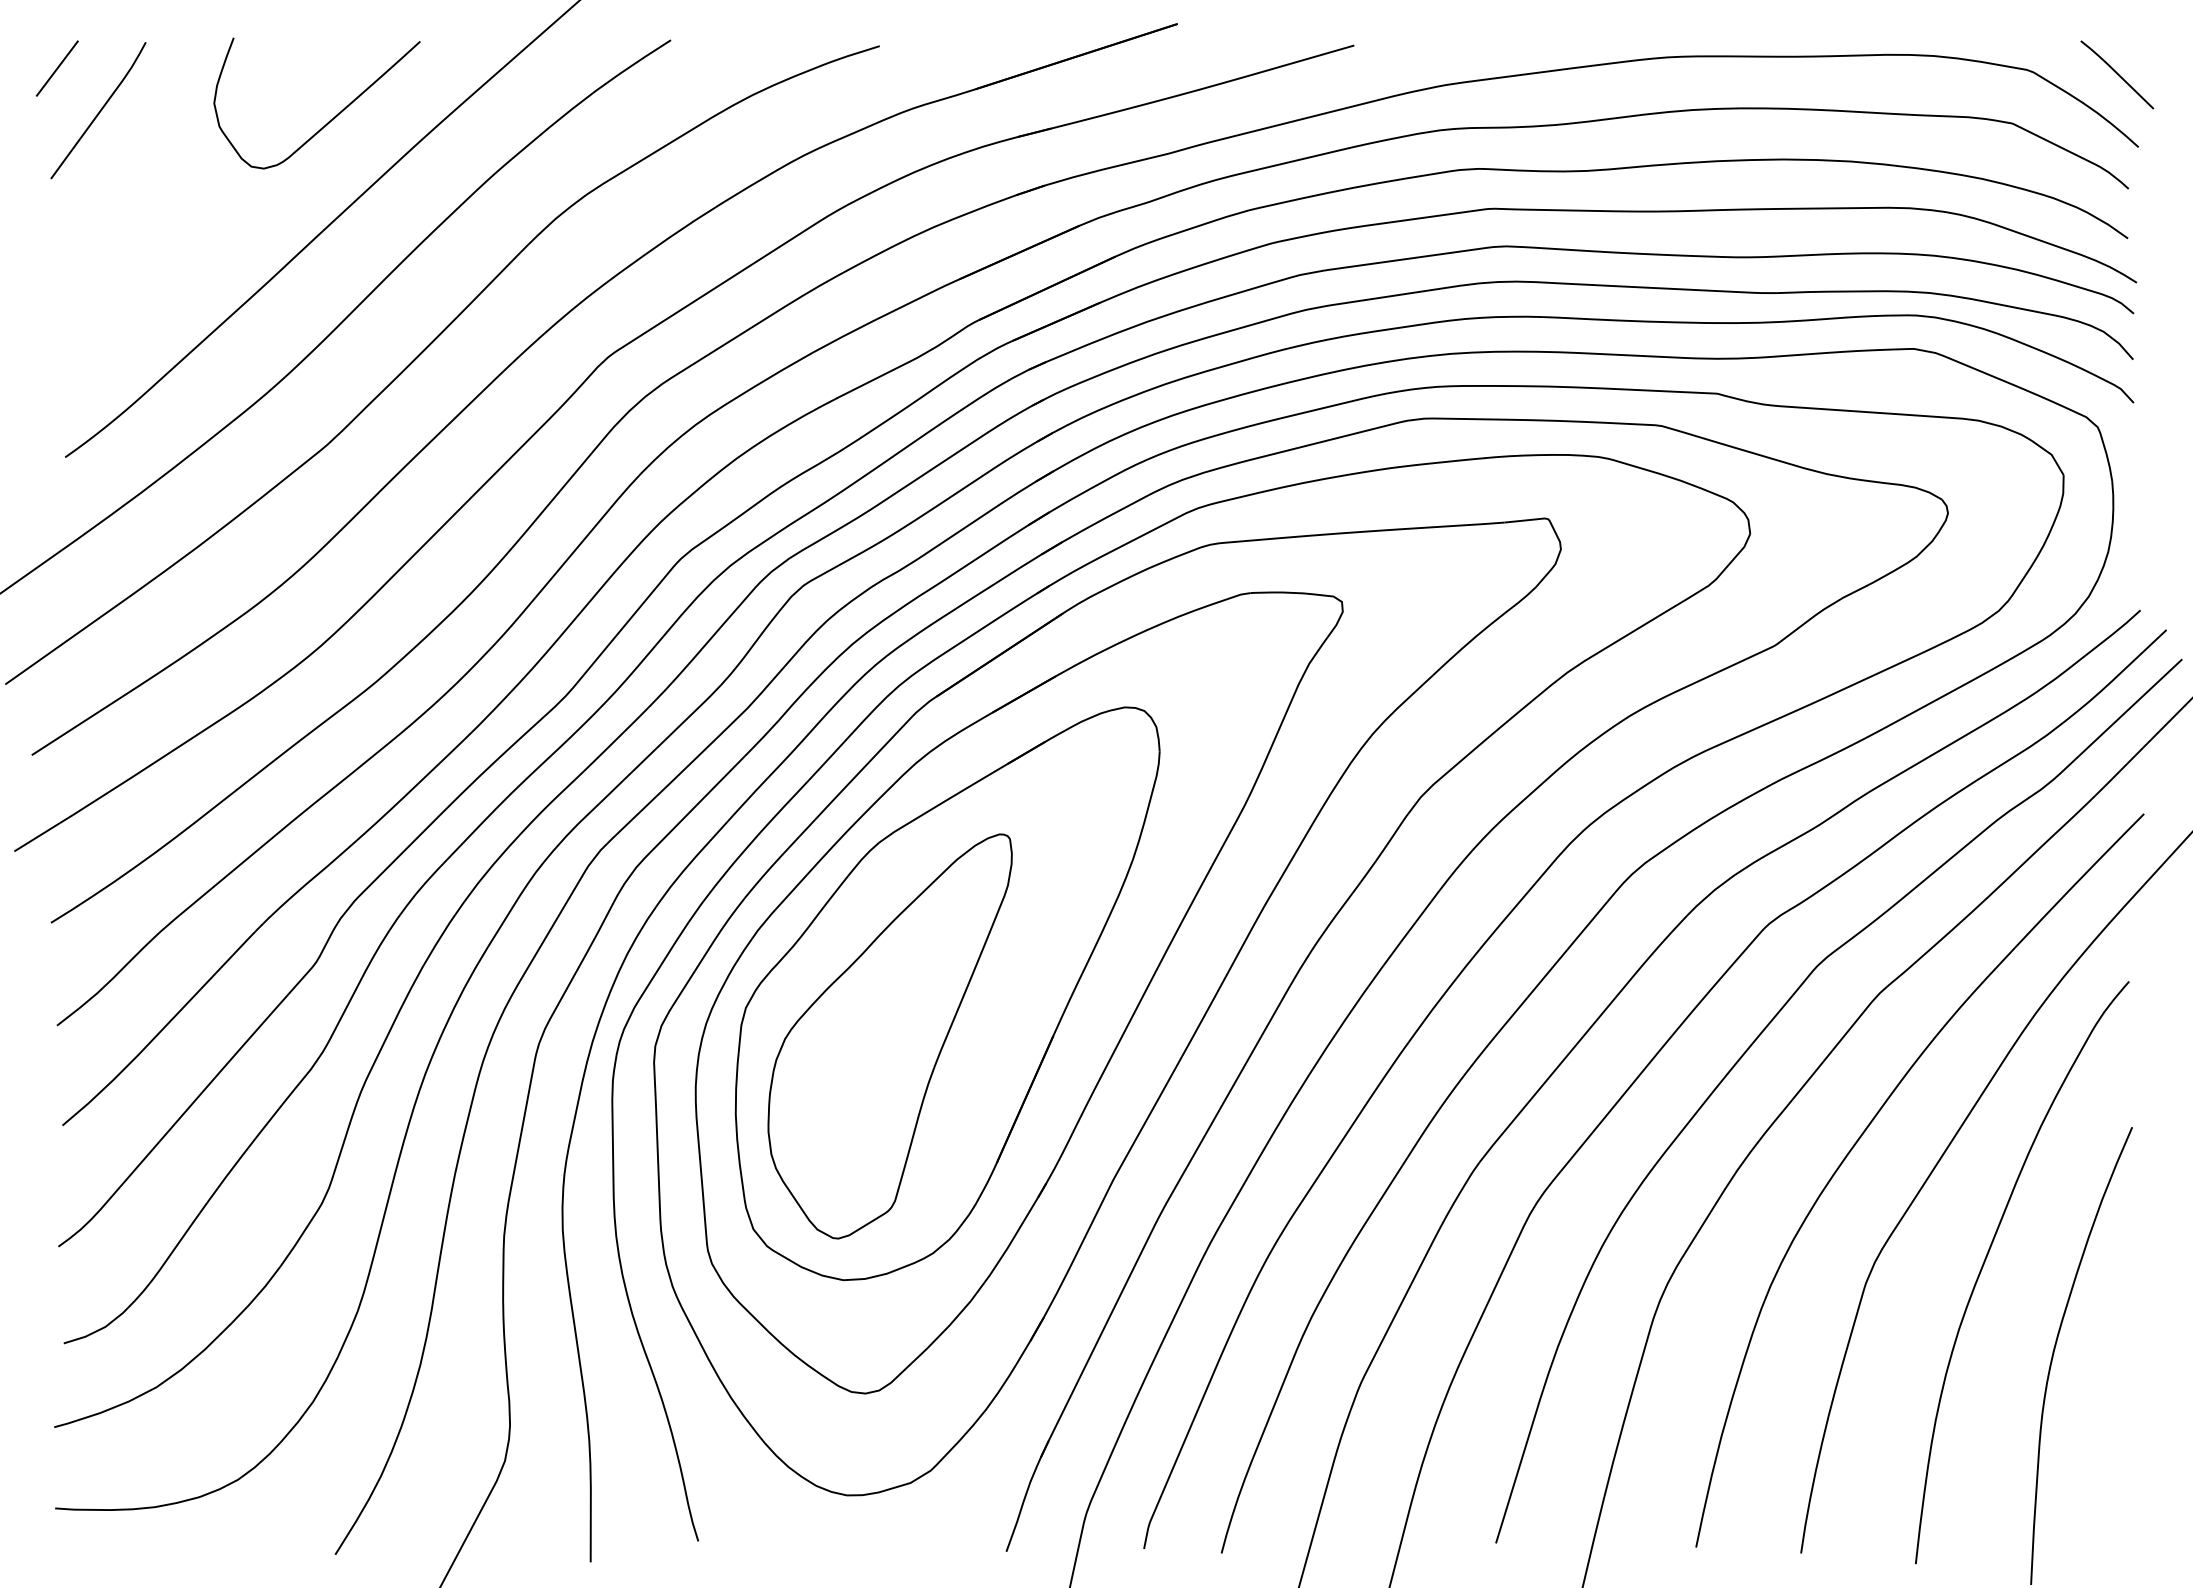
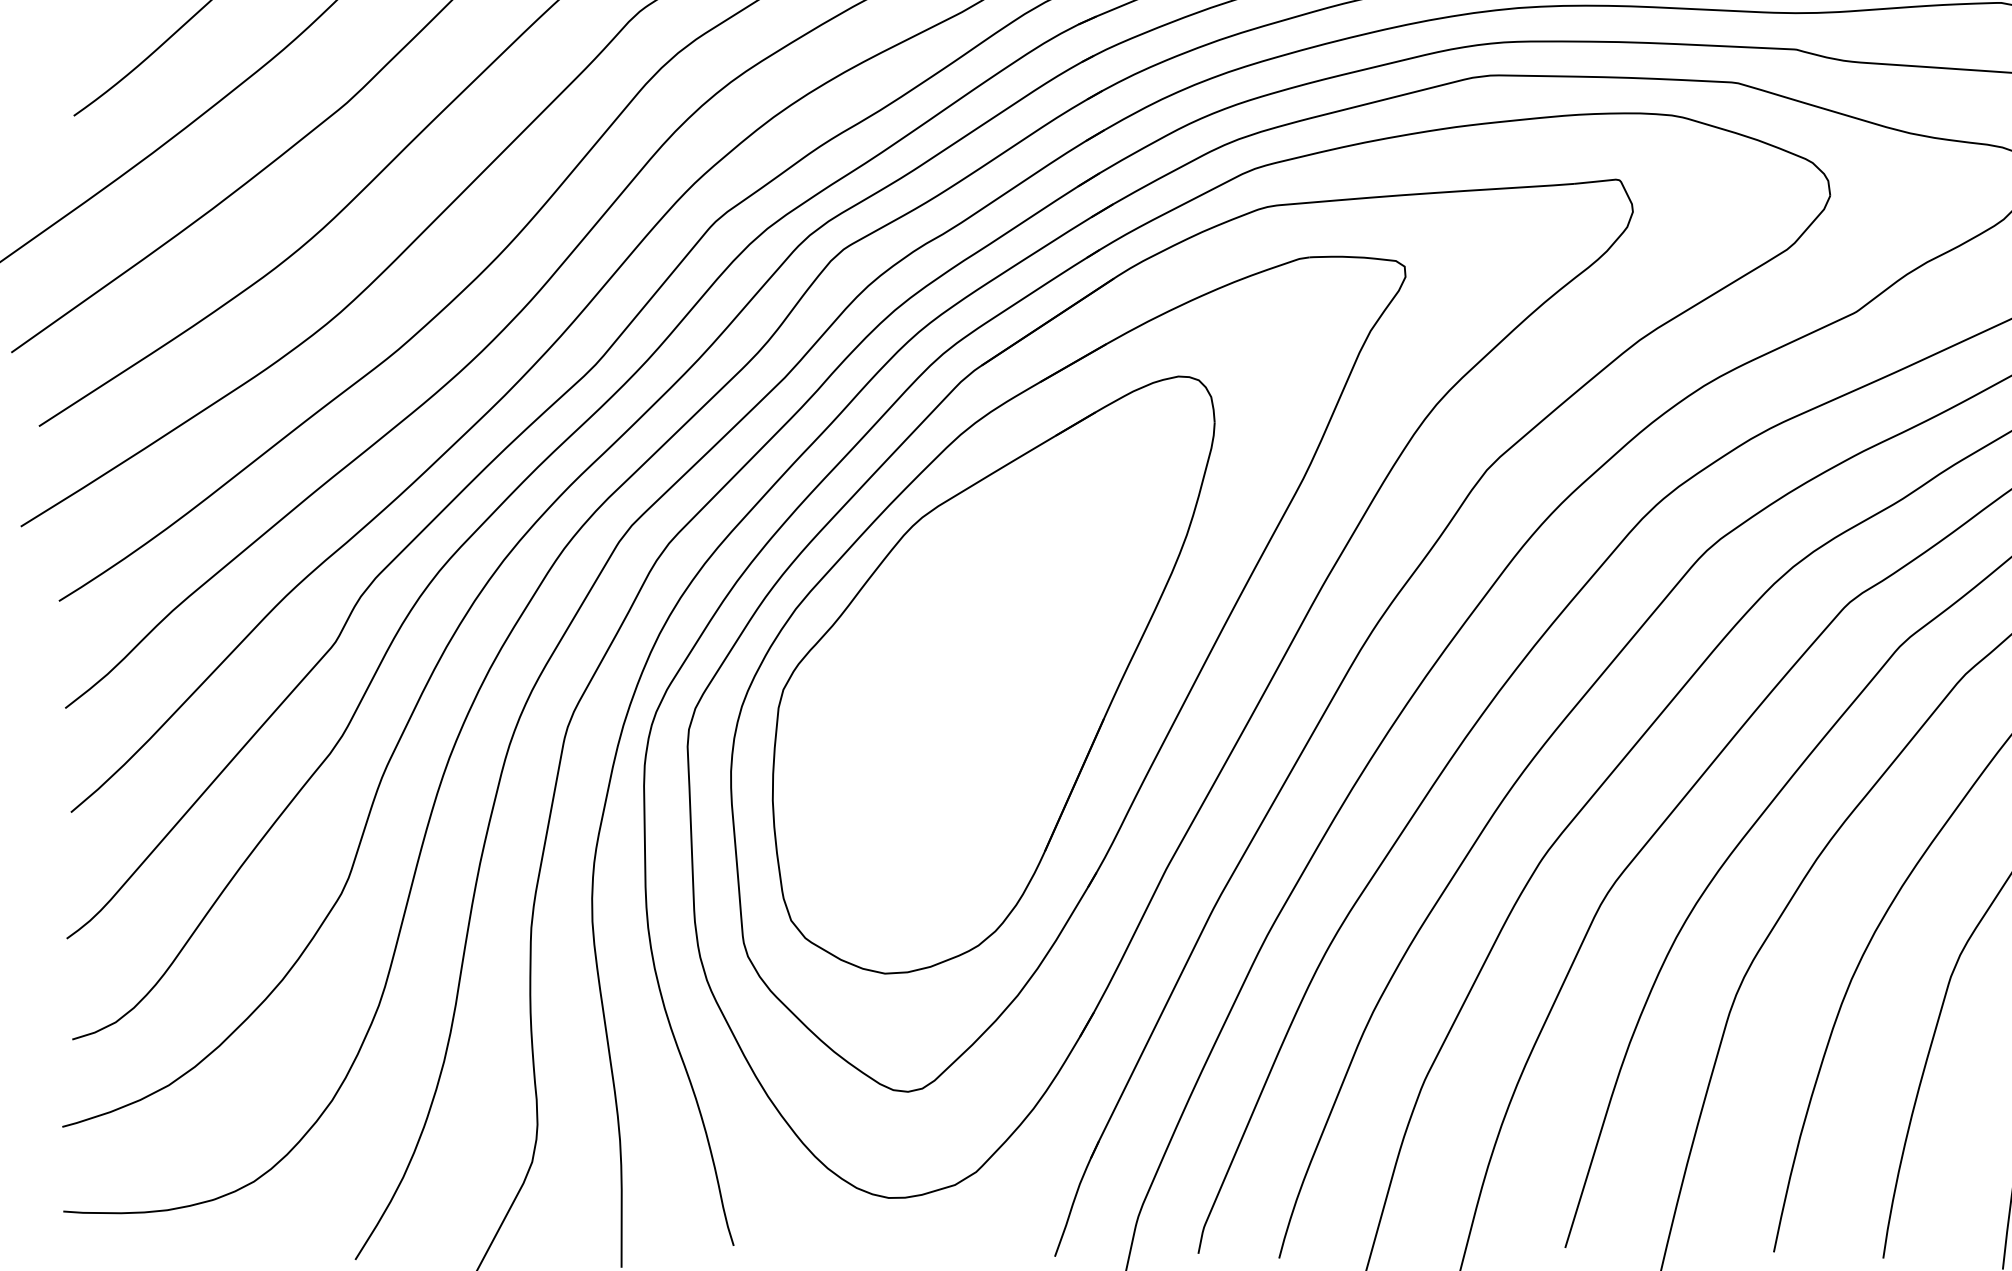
part: (889, 1036) -> (933, 719), removed

